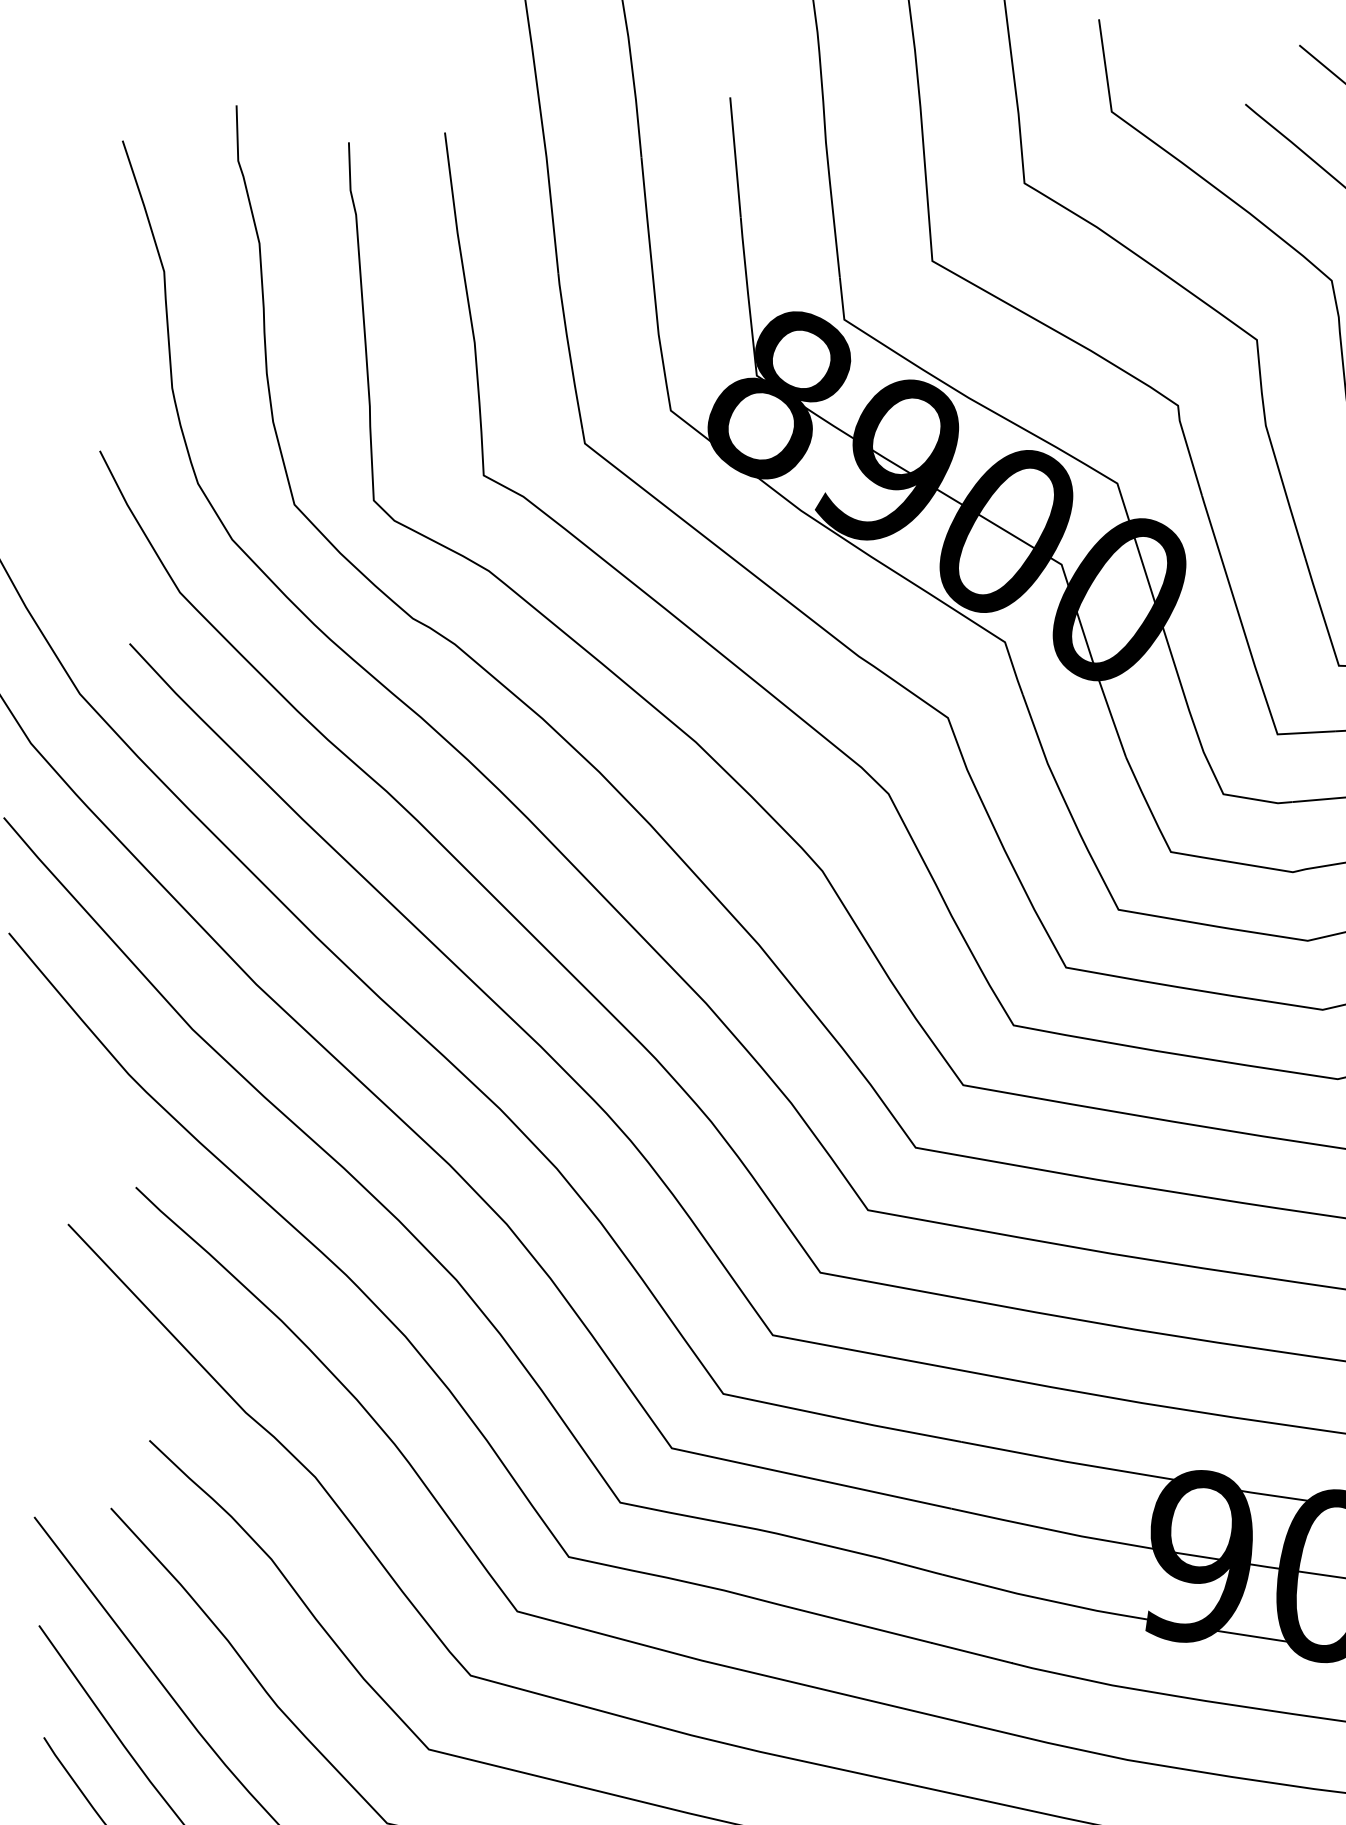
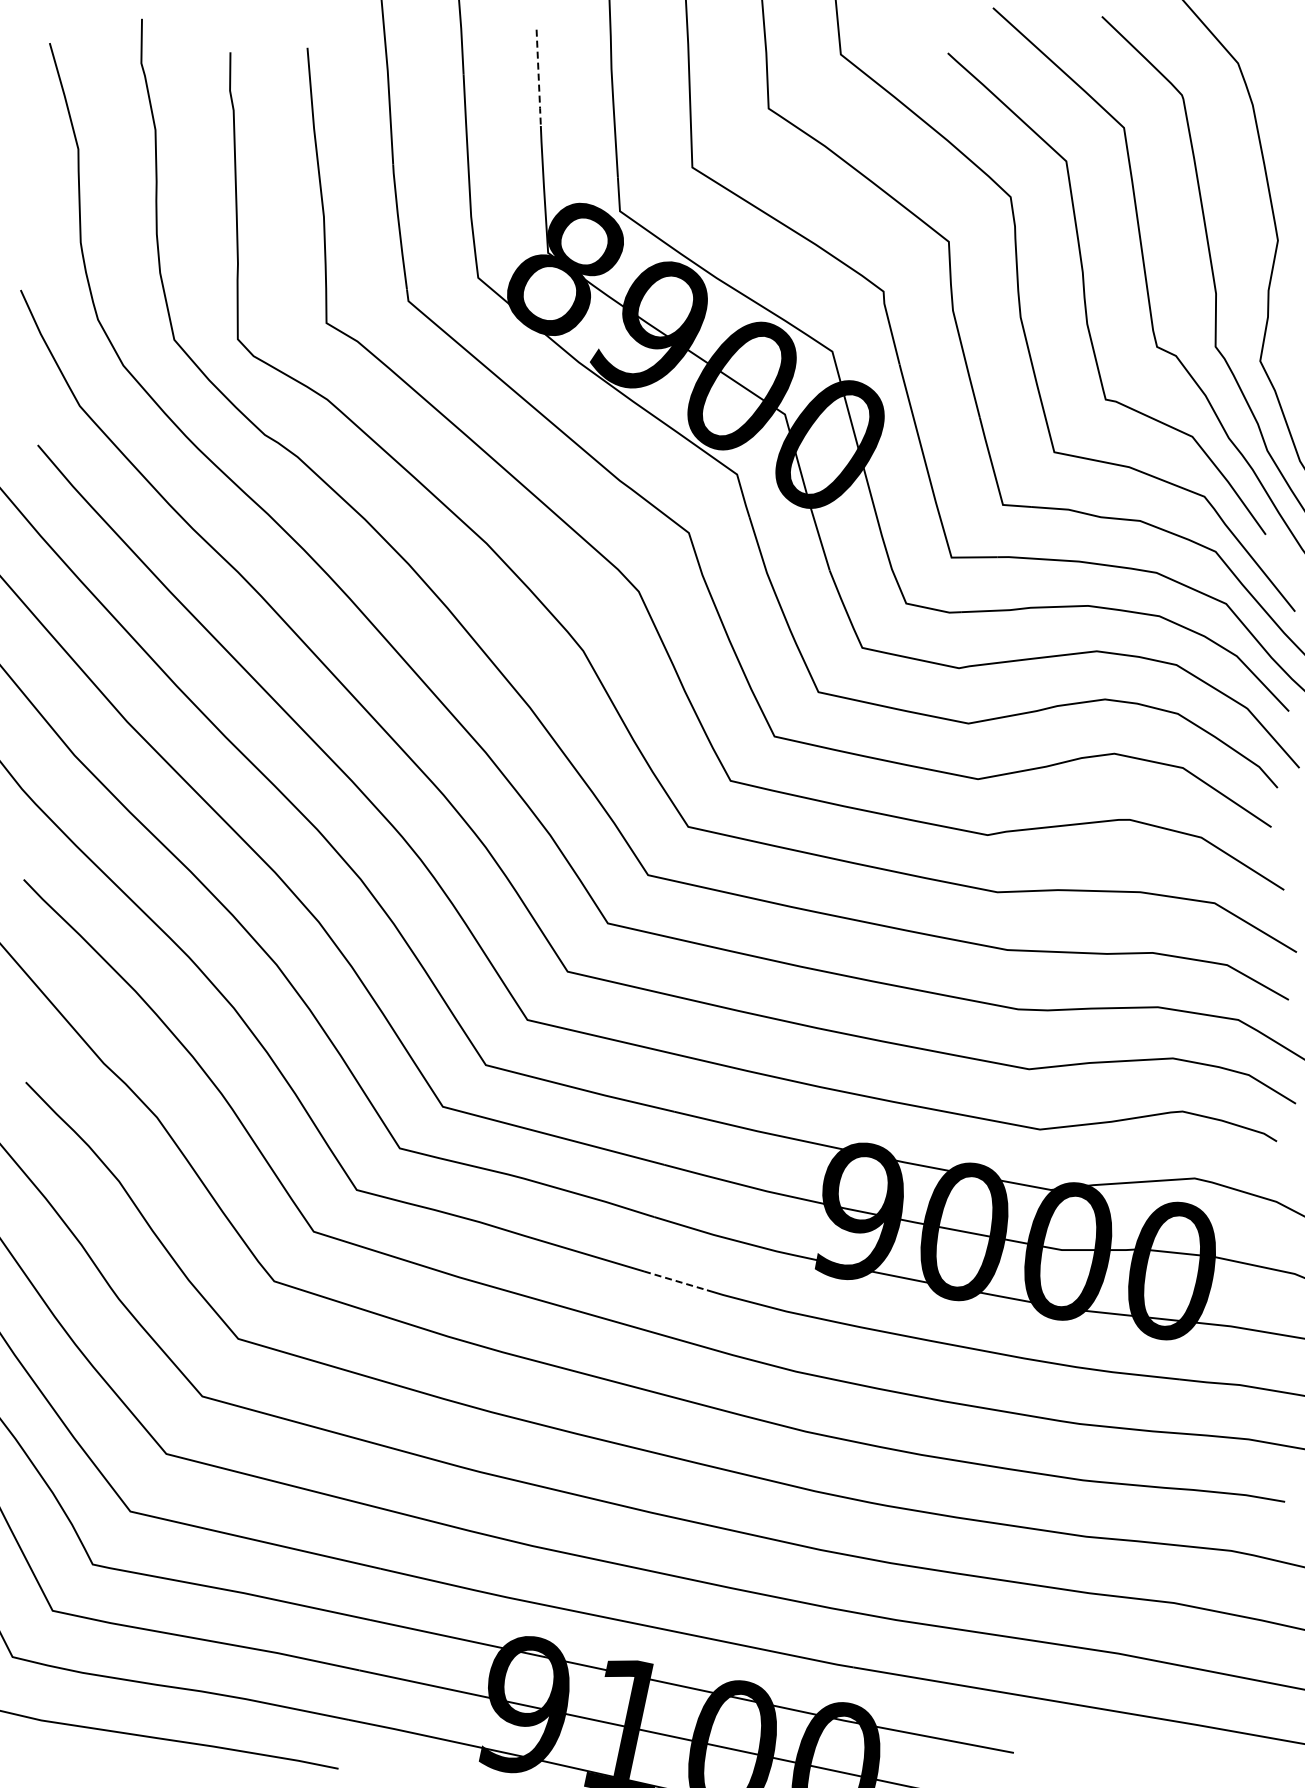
line: (735, 159) -> (538, 79), solid -> dashed
line: (972, 1652) -> (675, 1280), solid -> dashed

